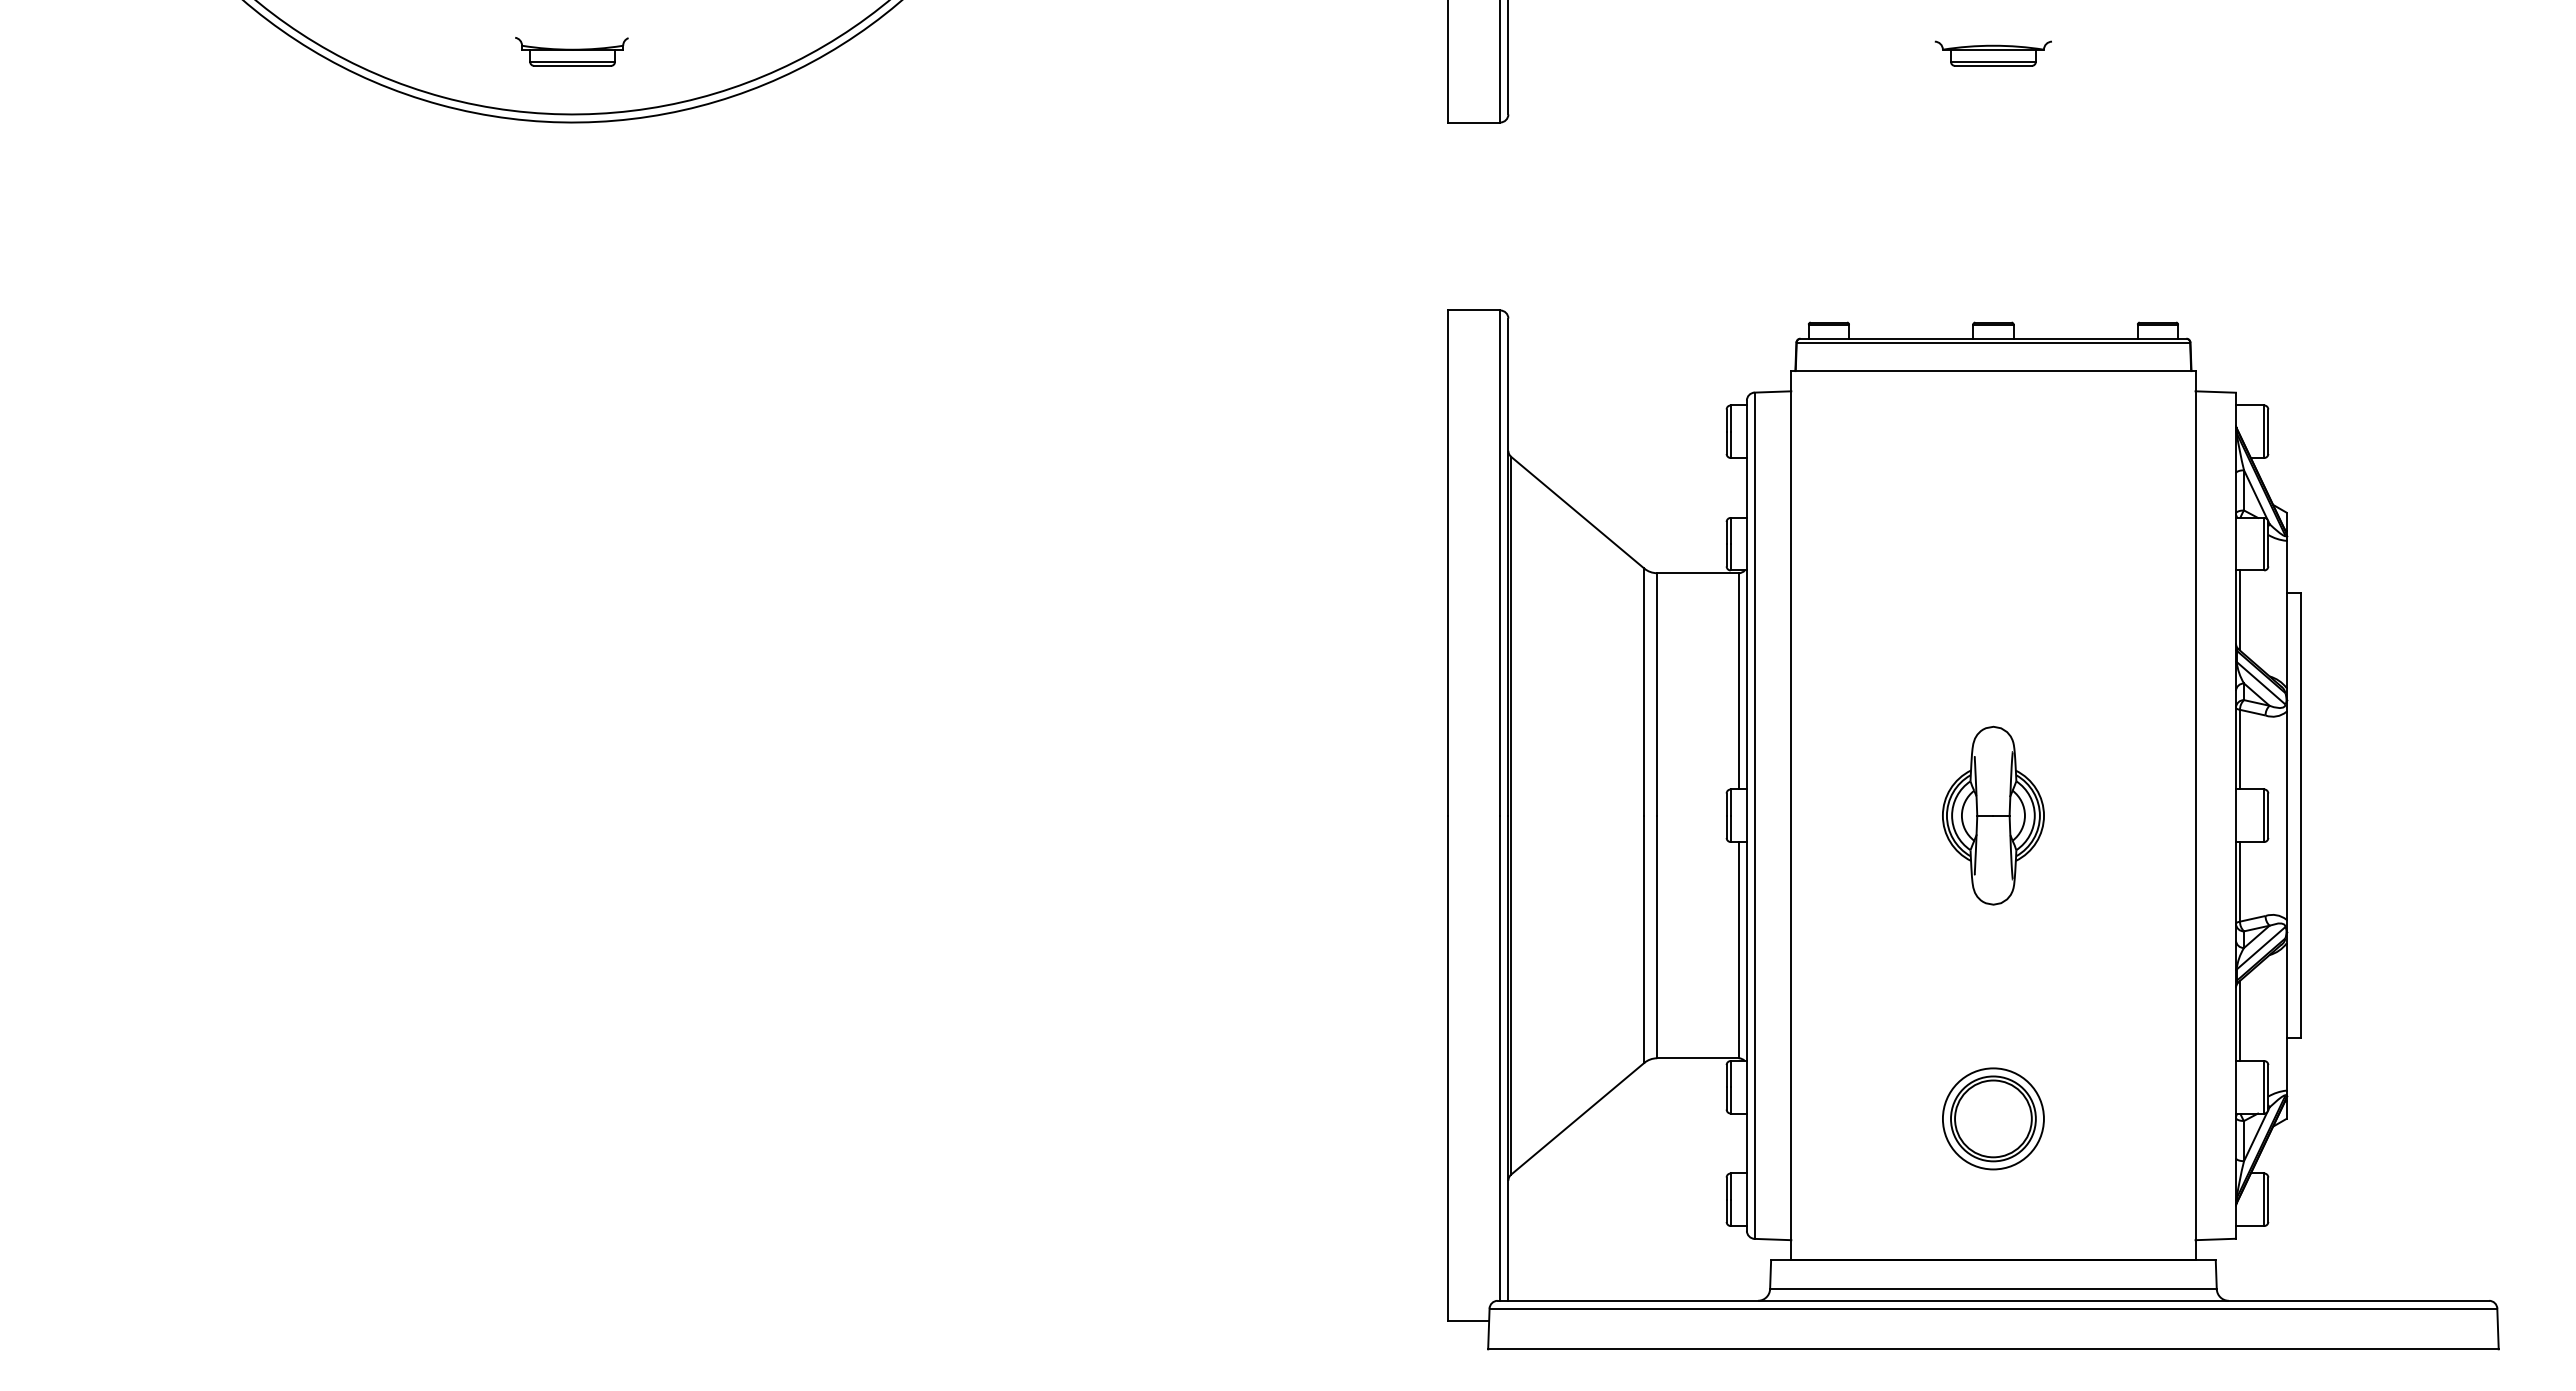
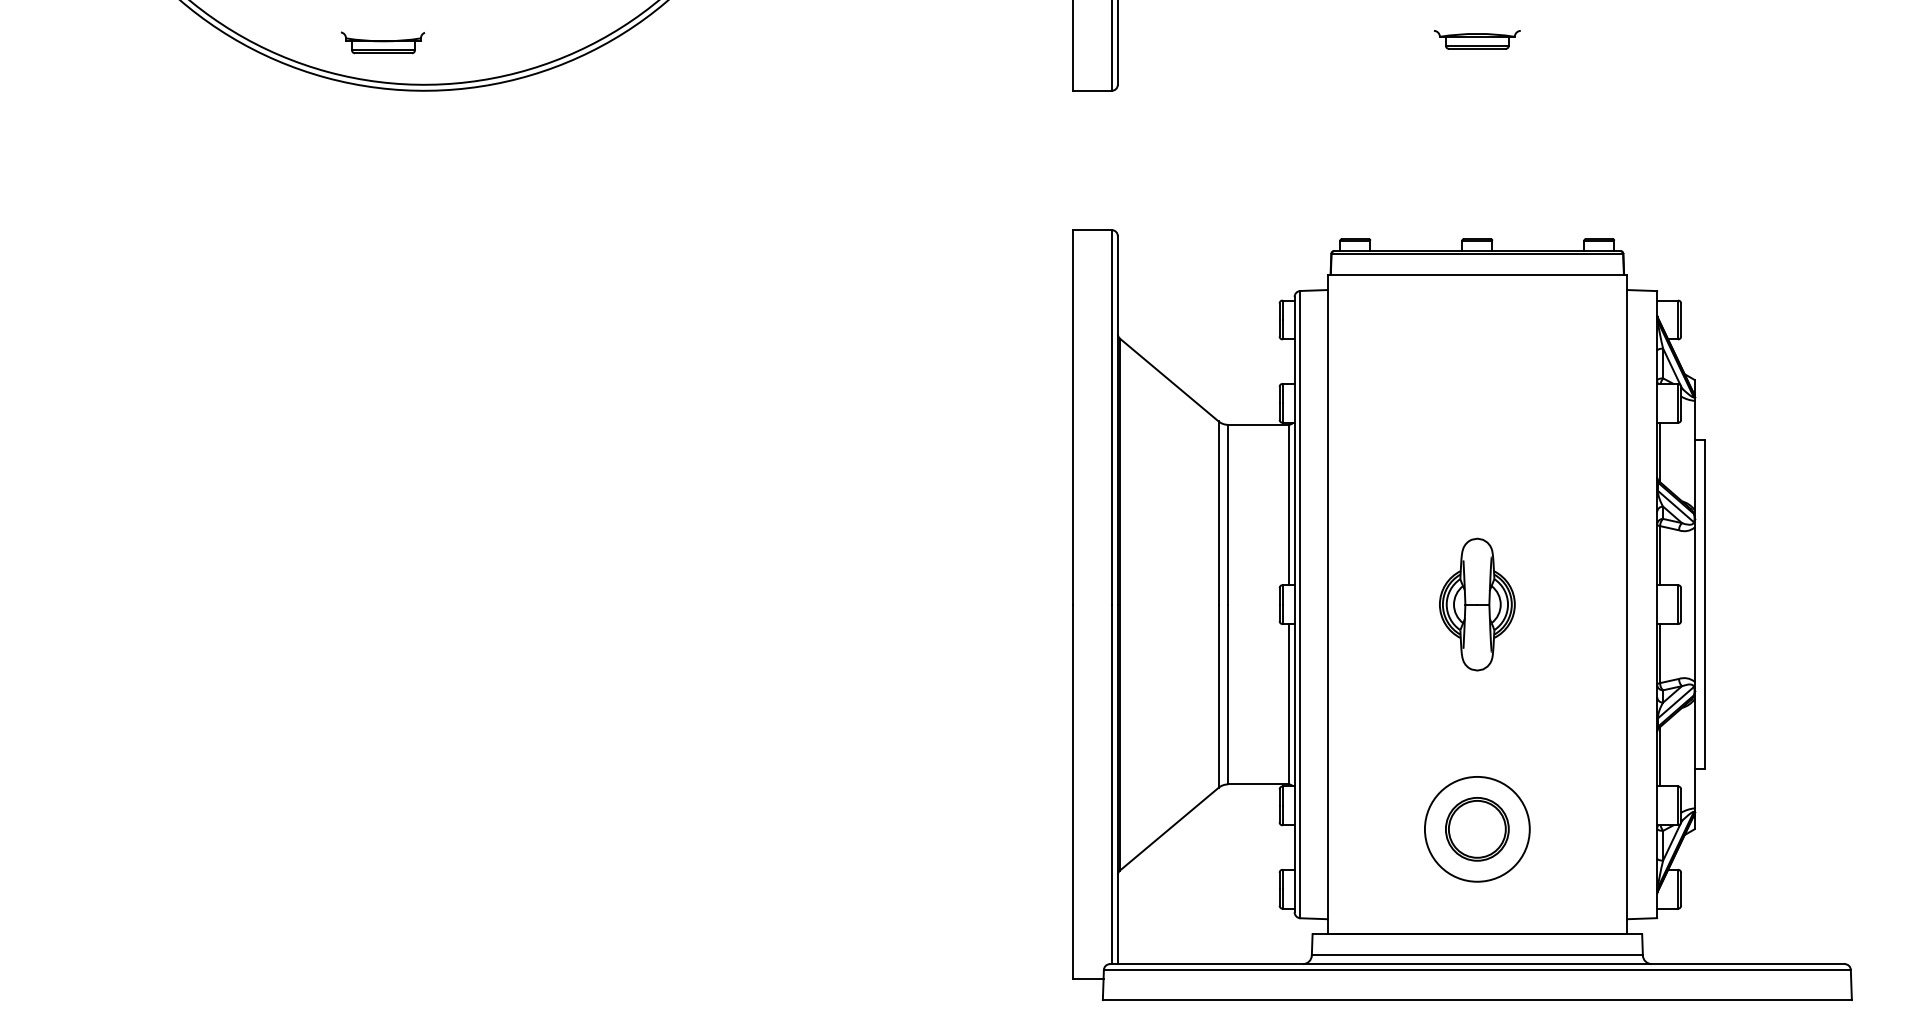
part: (571, 51) -> (382, 42), moved
circle: (1992, 1118) -> (1476, 829), size x1.4

